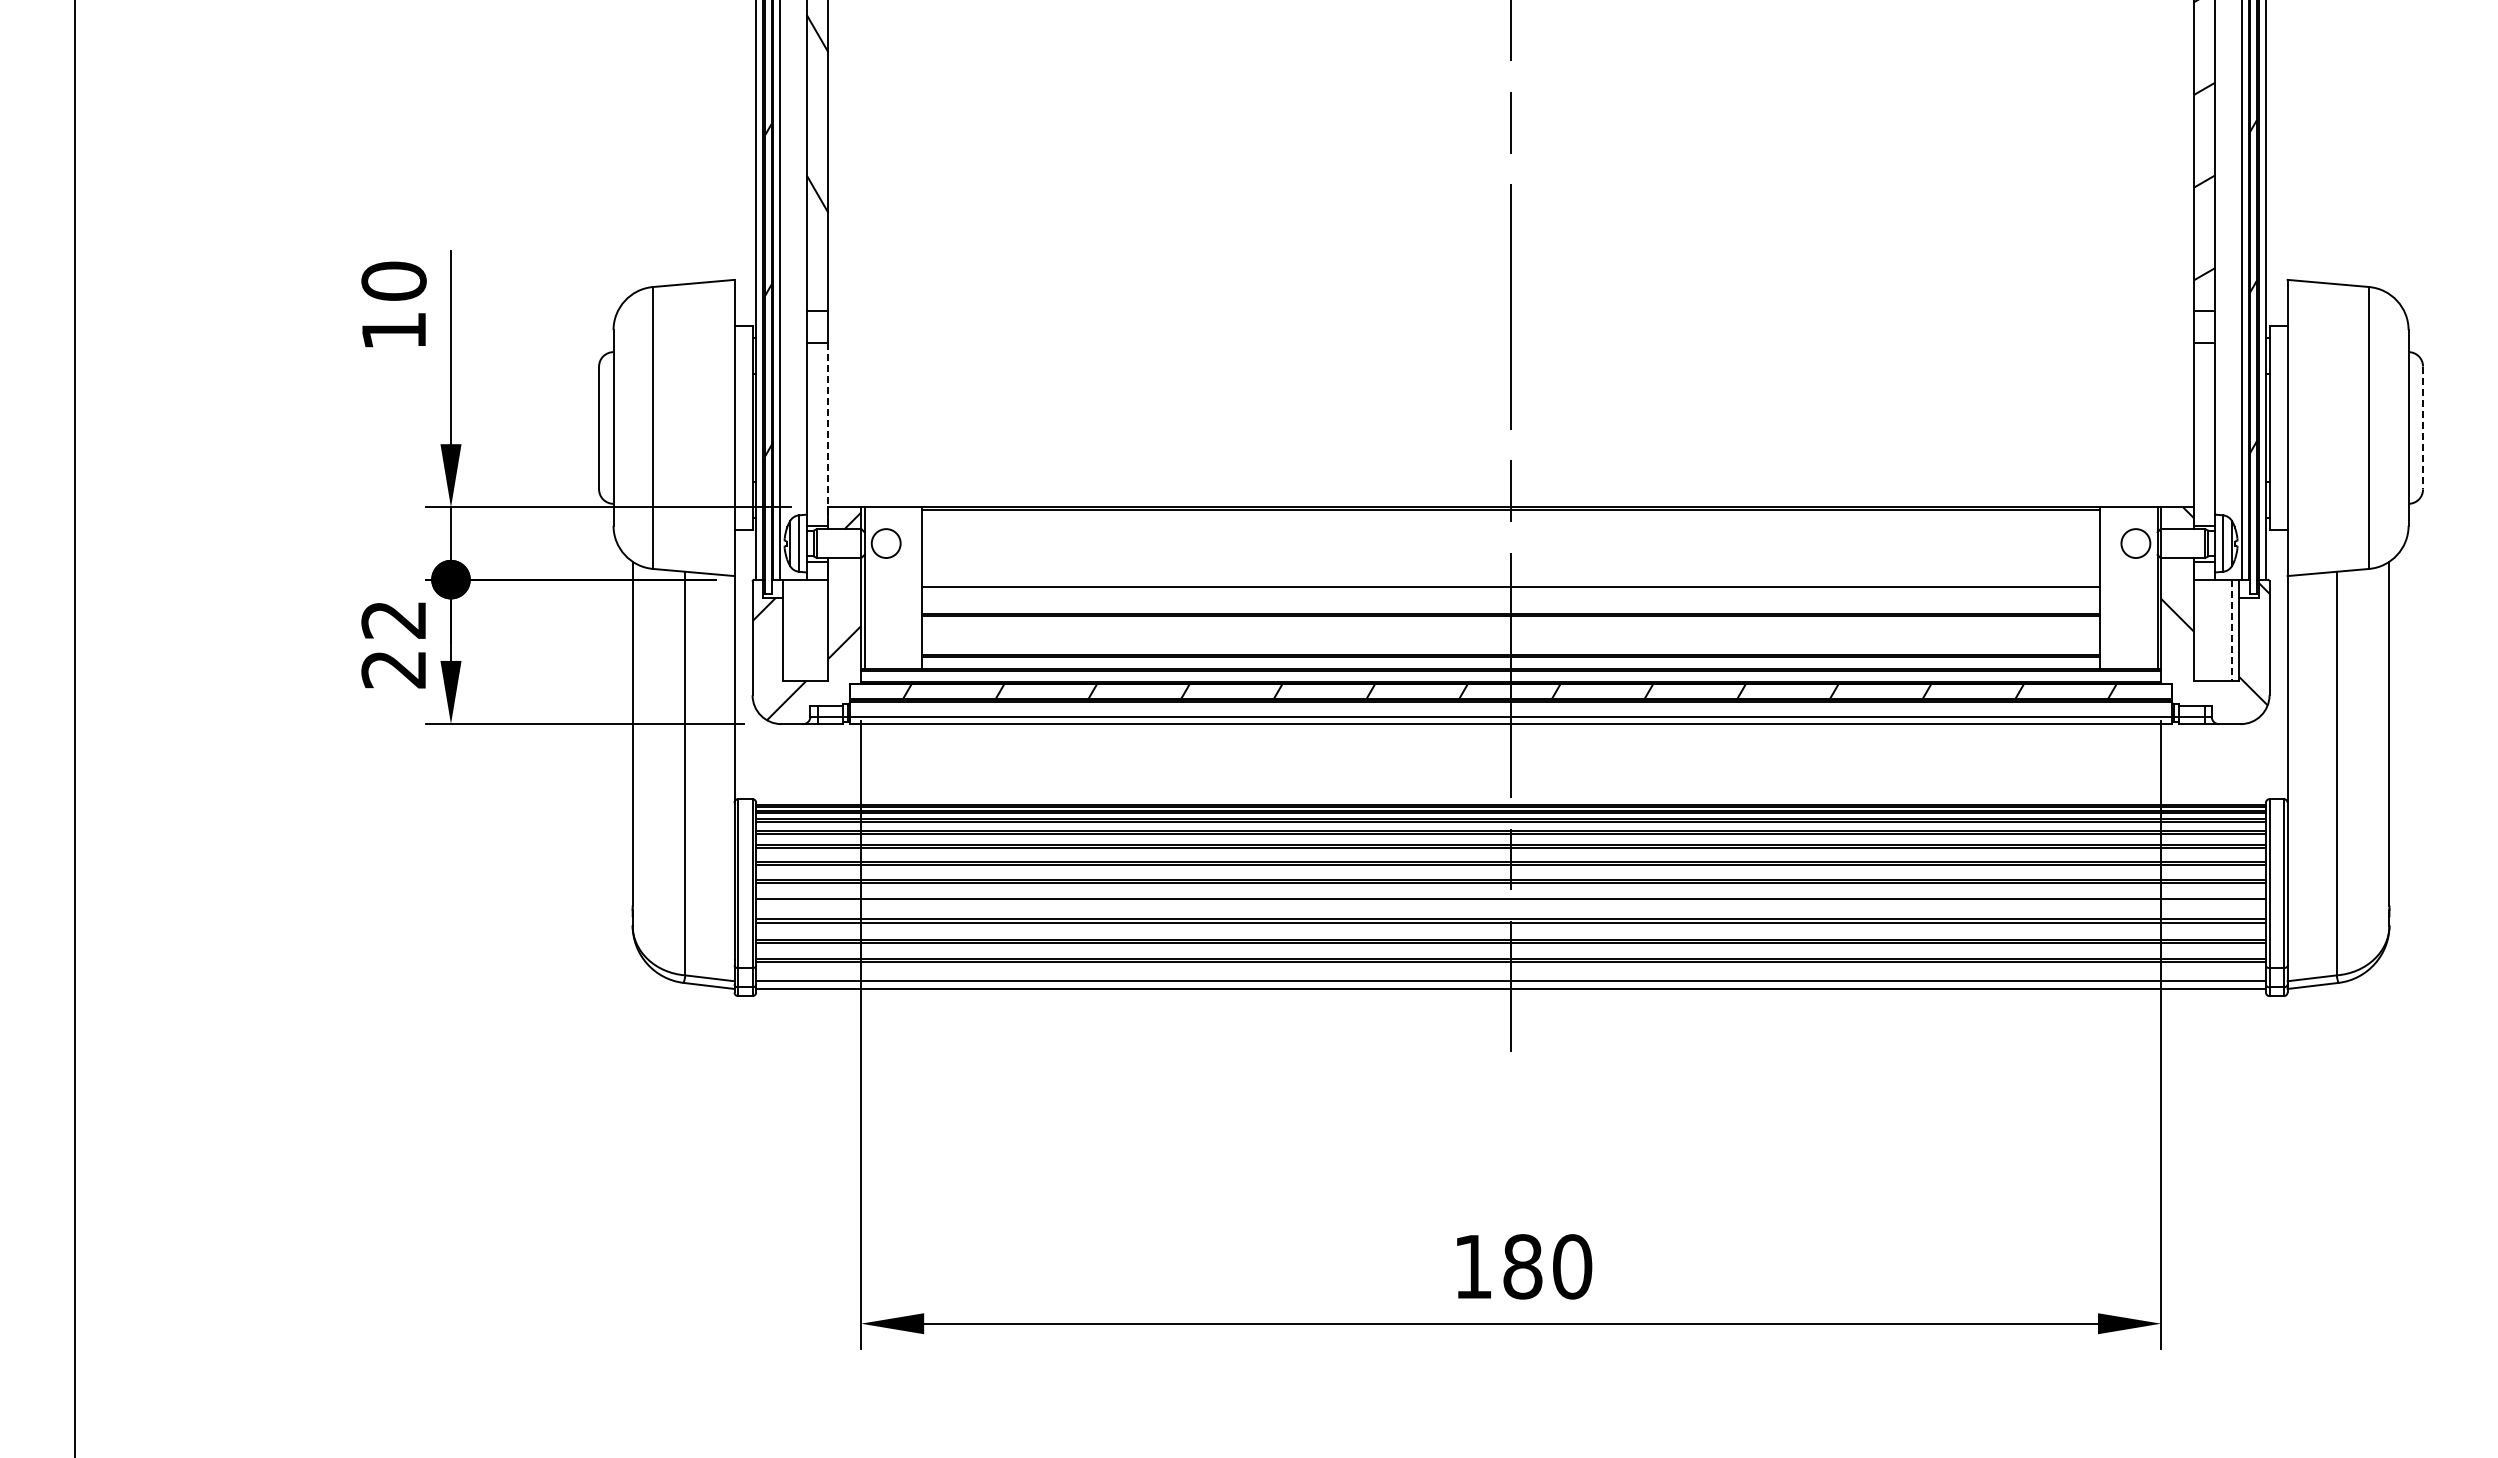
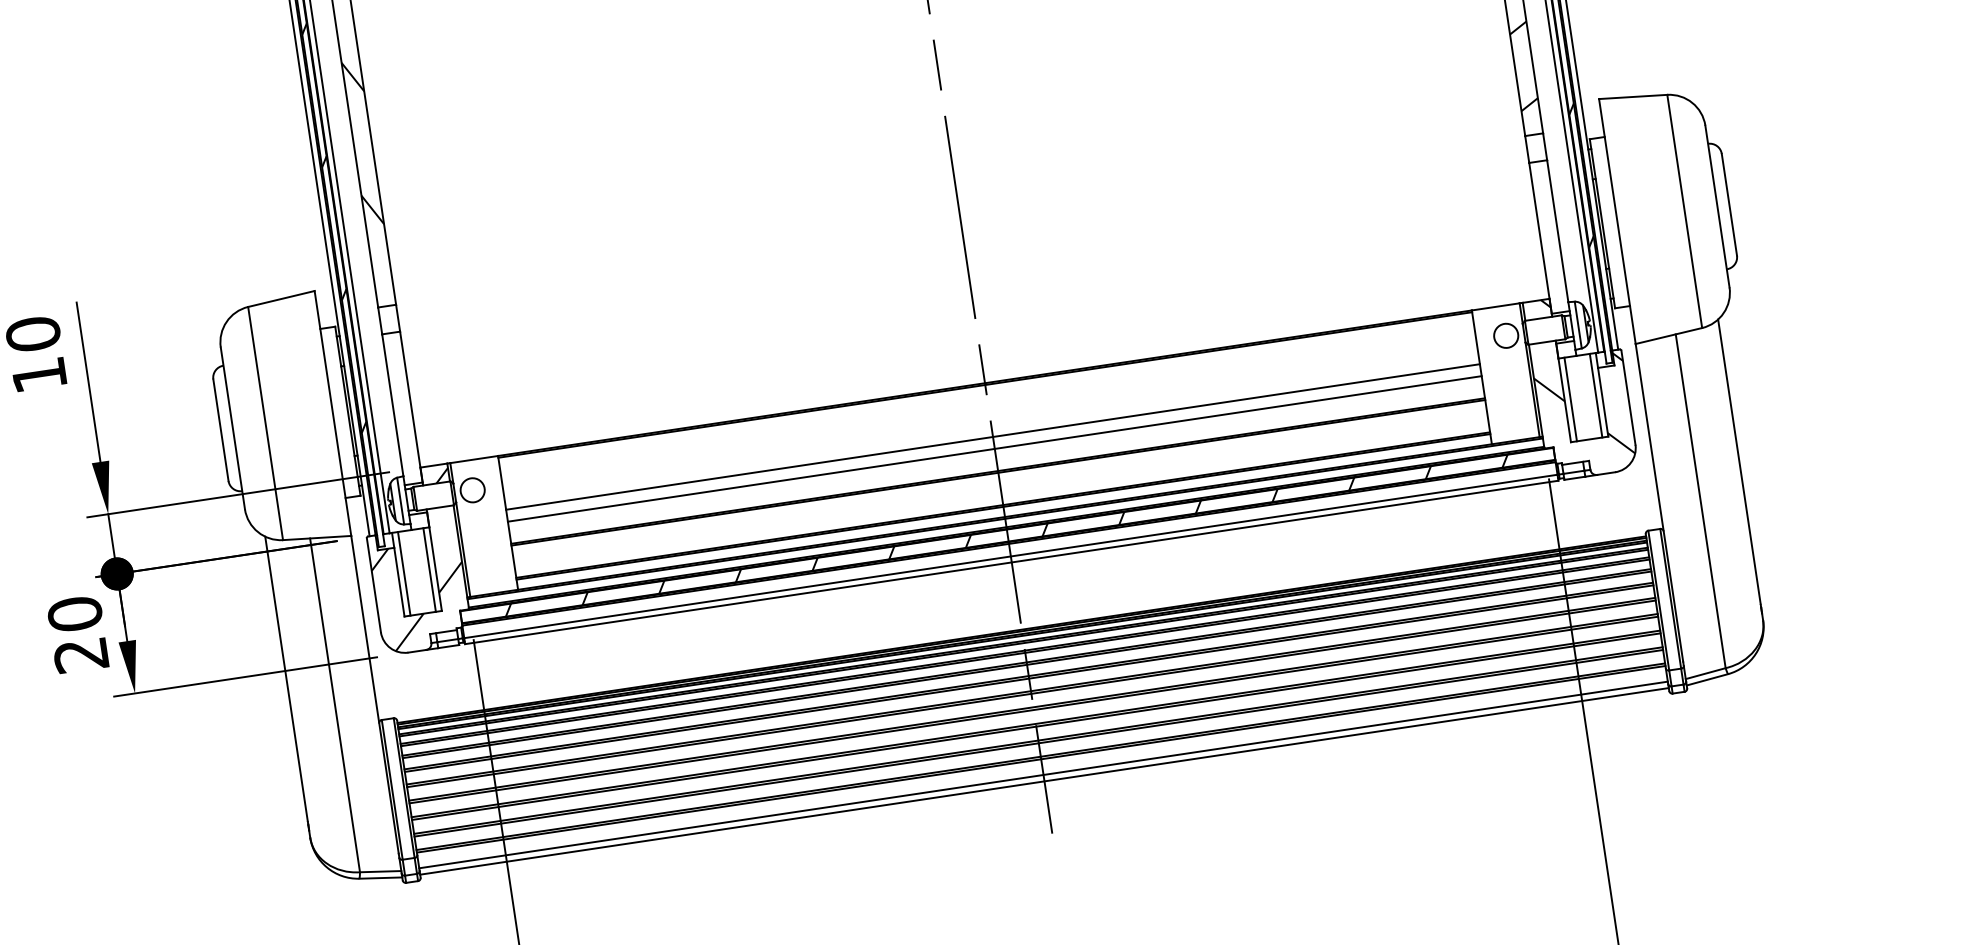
line: (2423, 428) -> (1729, 205), dashed -> solid
line: (828, 433) -> (411, 406), dashed -> solid
line: (1510, 572) -> (992, 437), added
text: (393, 619) -> (74, 614), 22 -> 20
line: (790, 629) -> (404, 573), added
line: (821, 629) -> (429, 569), added
line: (2200, 629) -> (1570, 398), added
line: (2231, 630) -> (1596, 395), dashed -> solid
line: (1510, 902) -> (1033, 710), added

